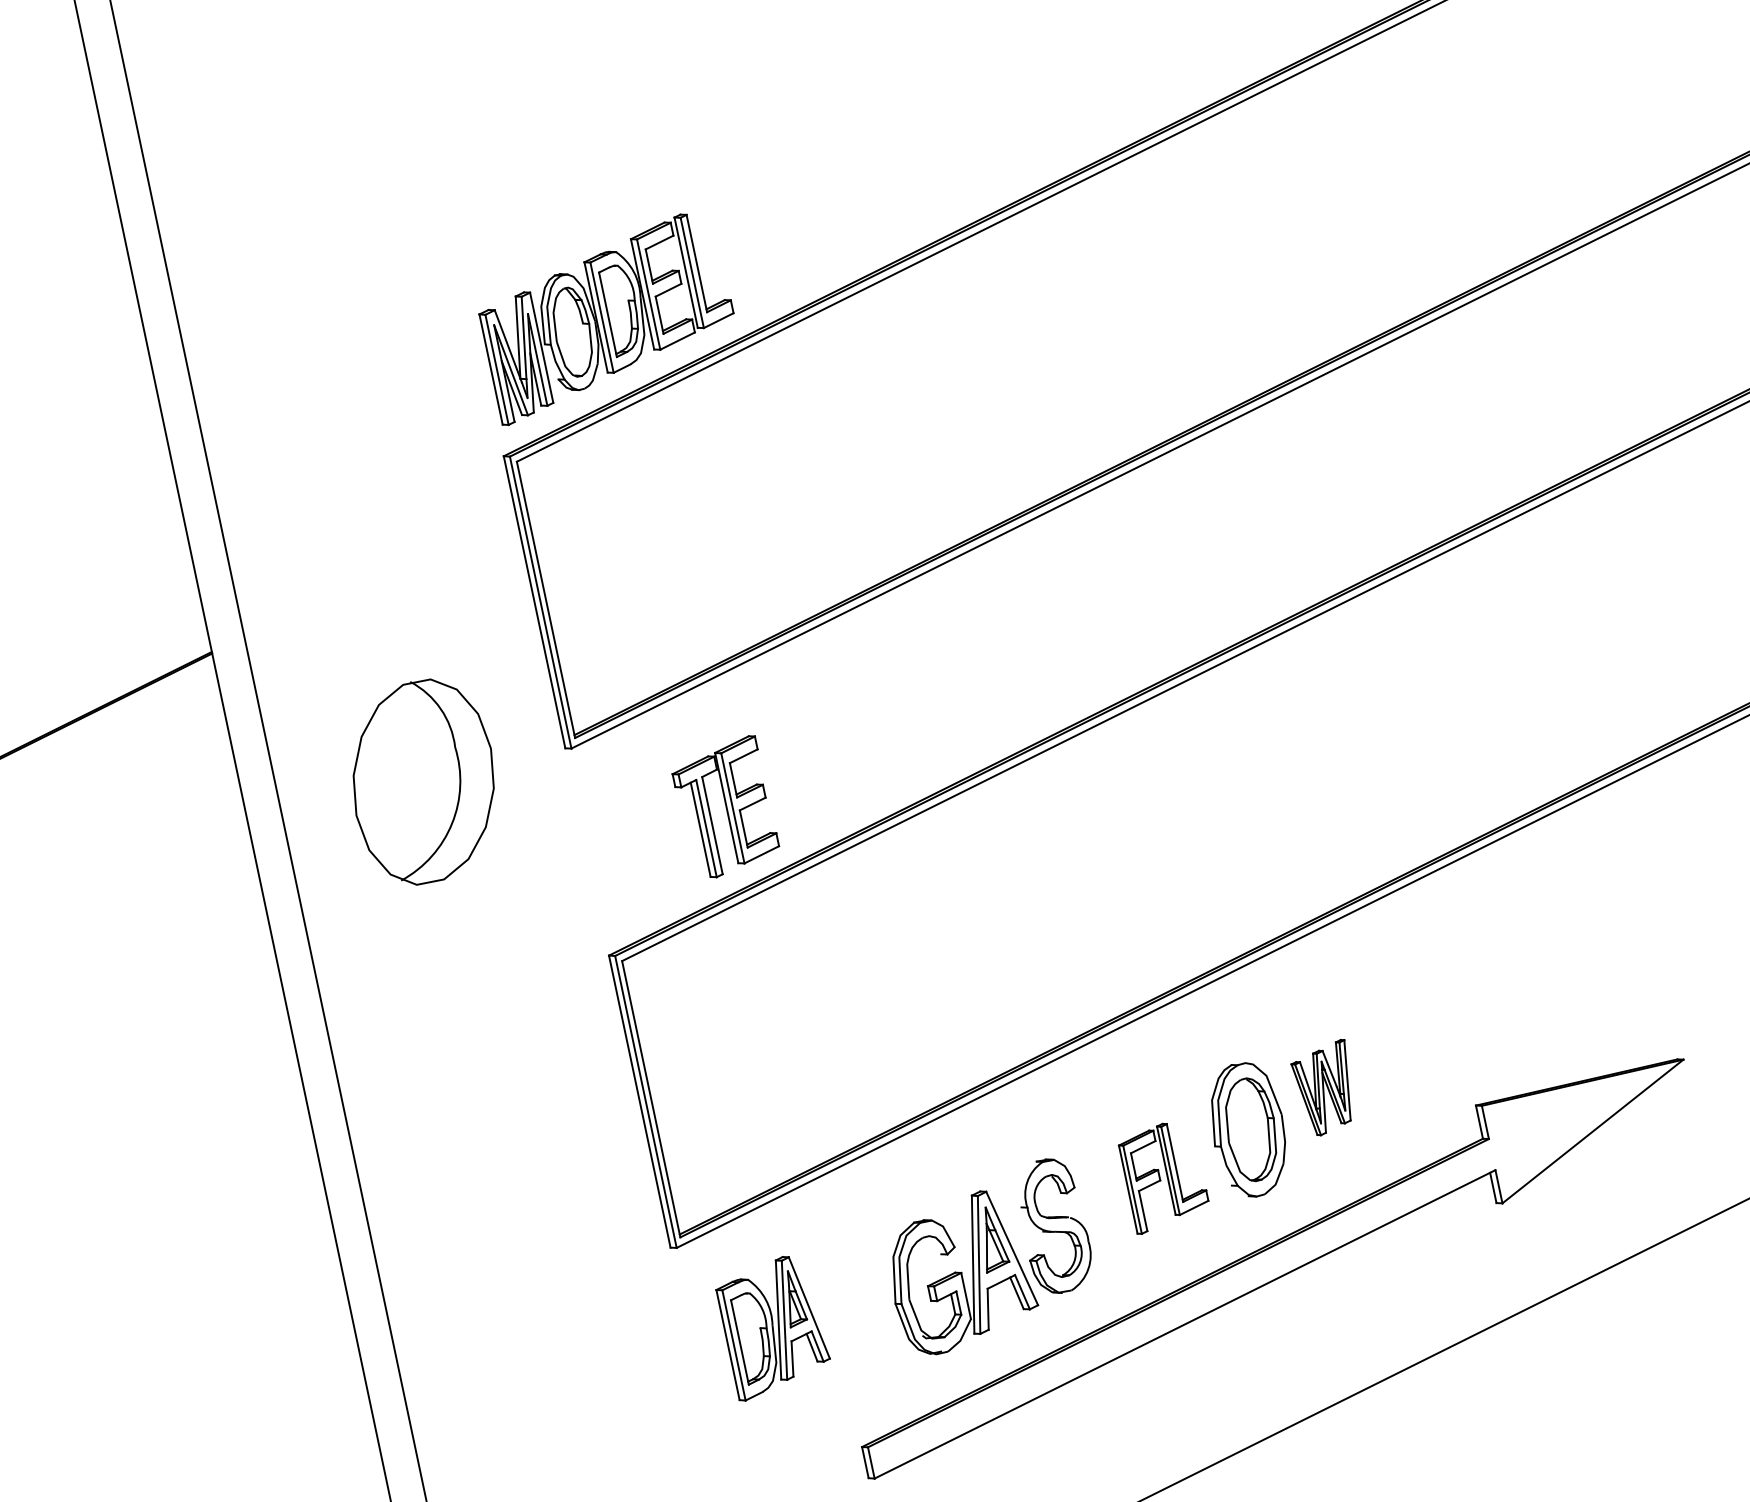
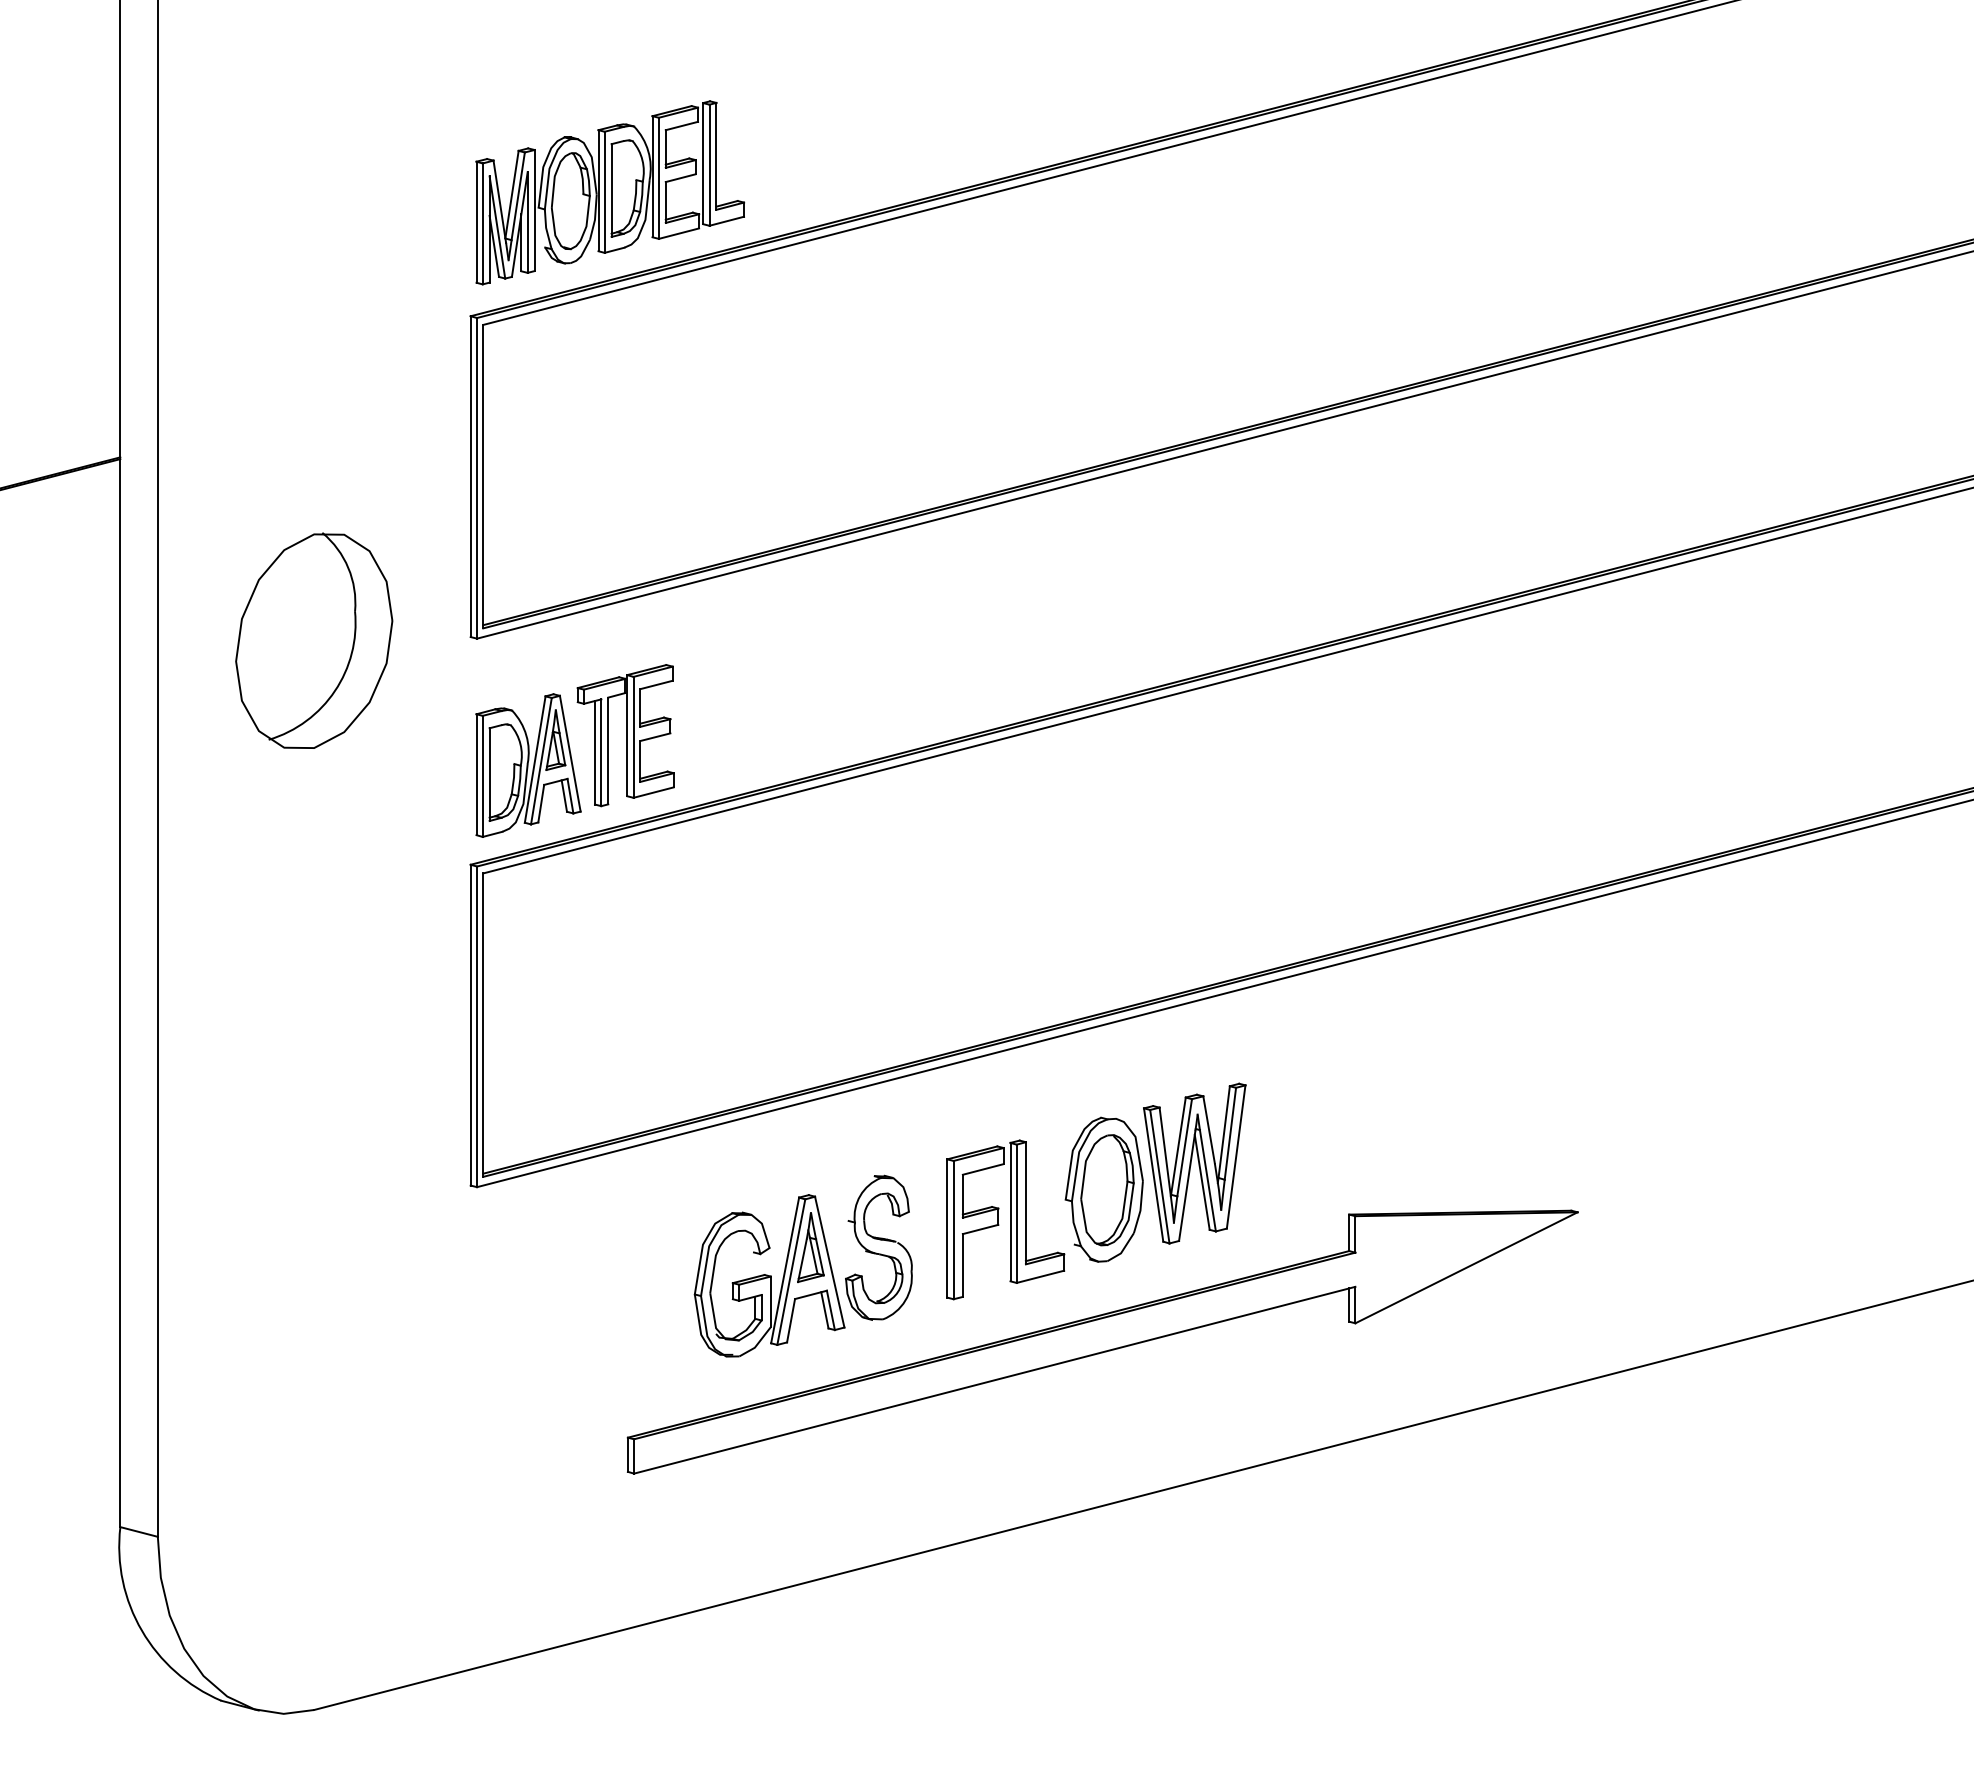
part: (1325, 1088) -> (1194, 1163), size x1.67
part: (1163, 1175) -> (1005, 1219), size x1.43
part: (773, 1326) -> (528, 765), moved

